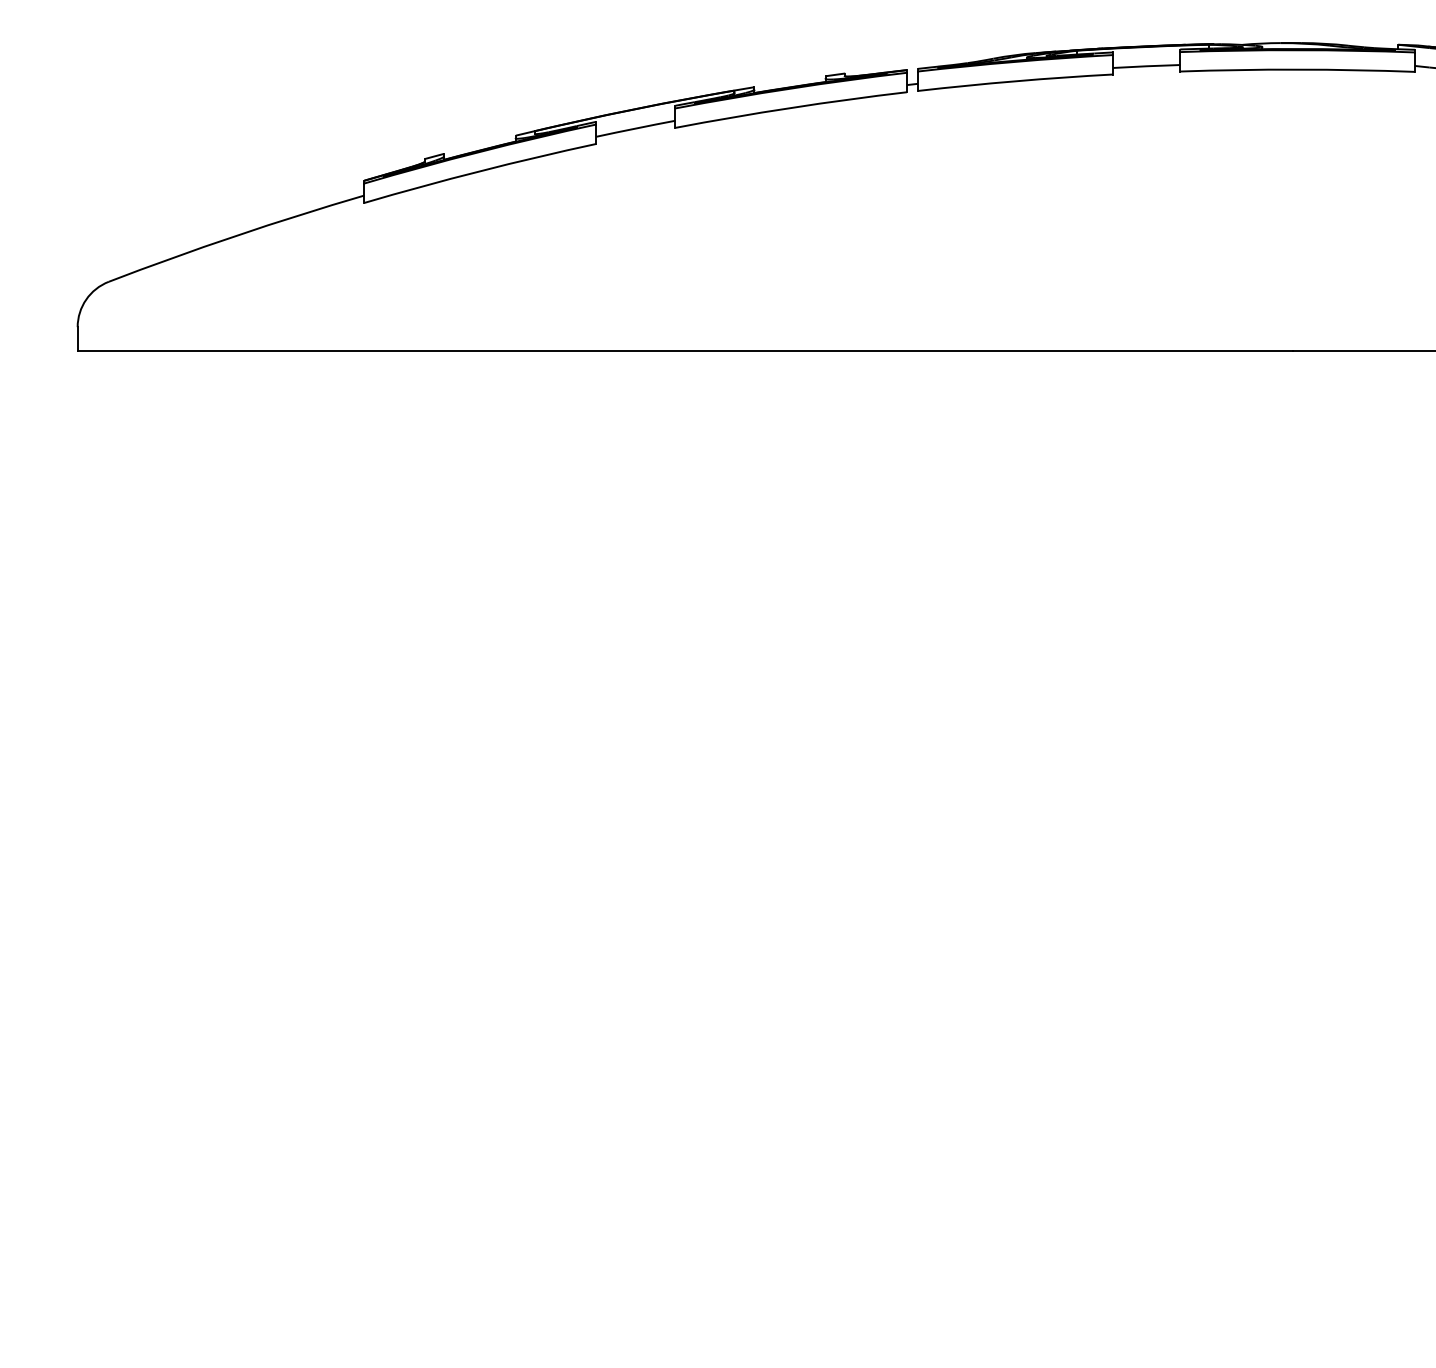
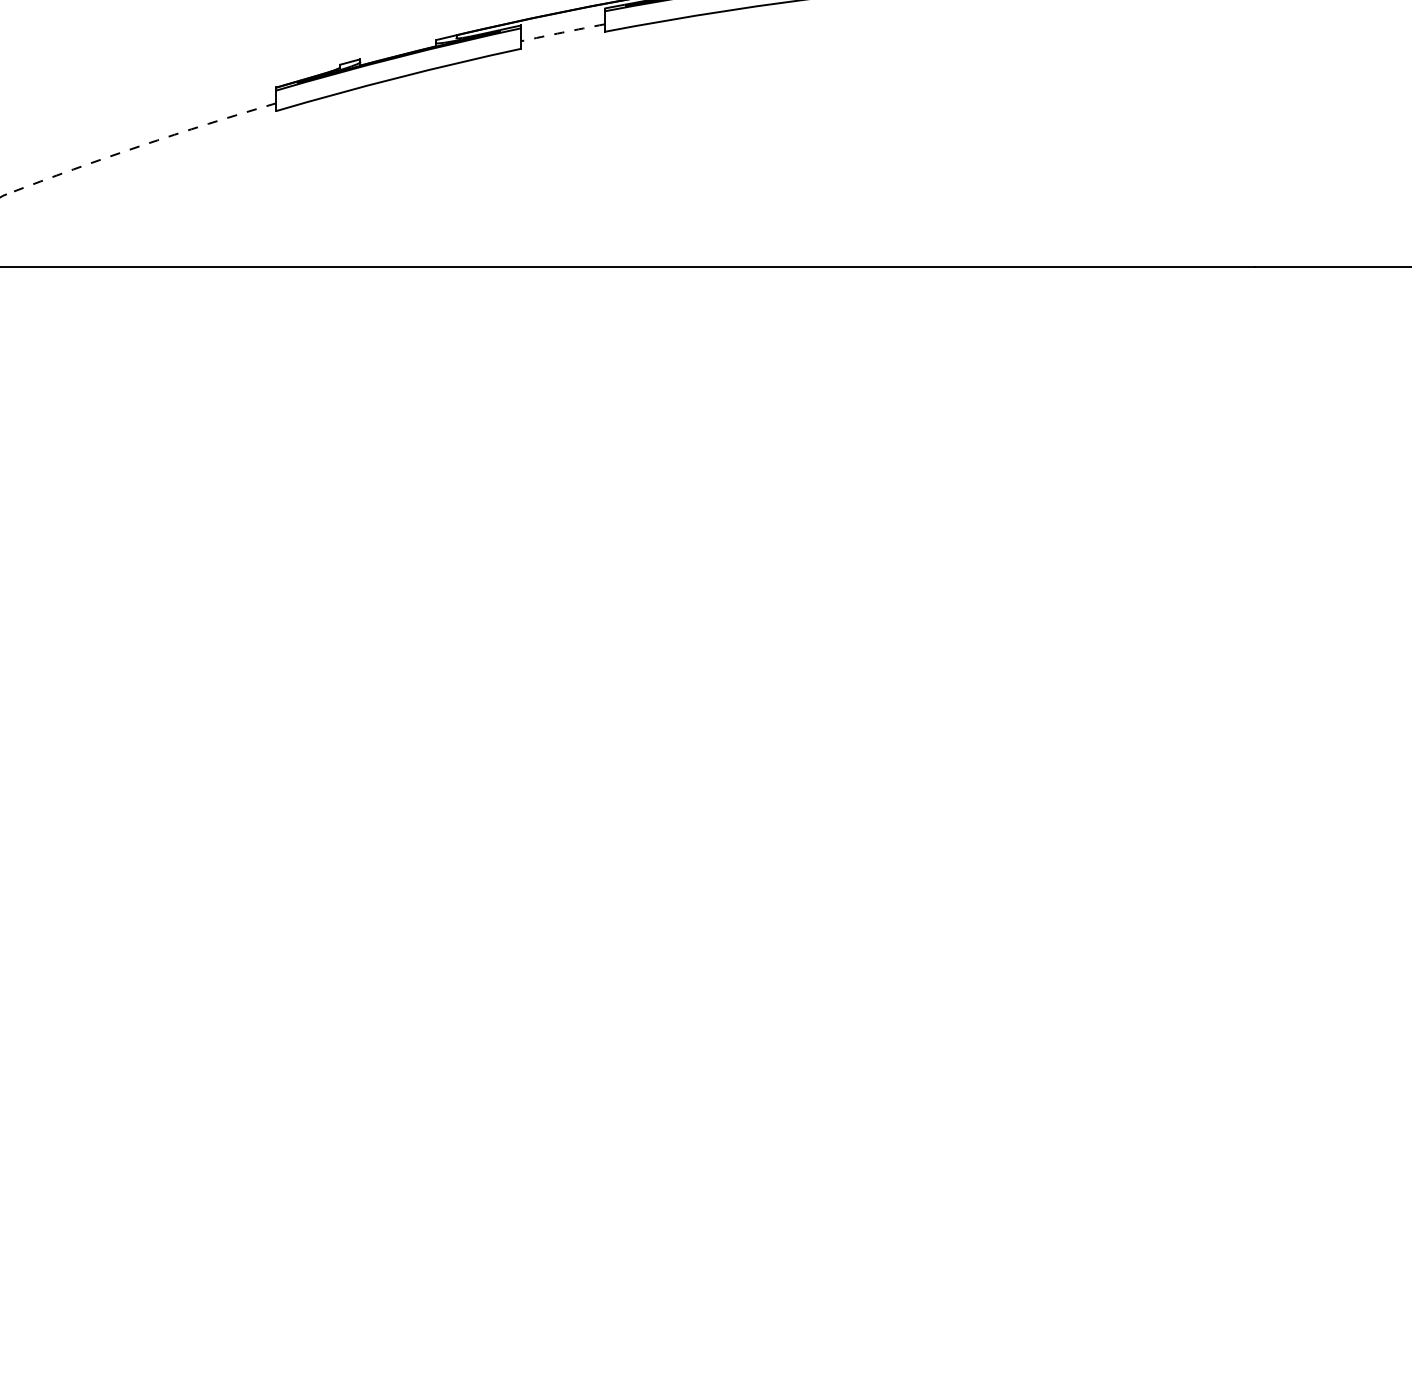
arc: (635, 128) -> (562, 32), solid -> dashed
arc: (235, 236) -> (140, 146), solid -> dashed

